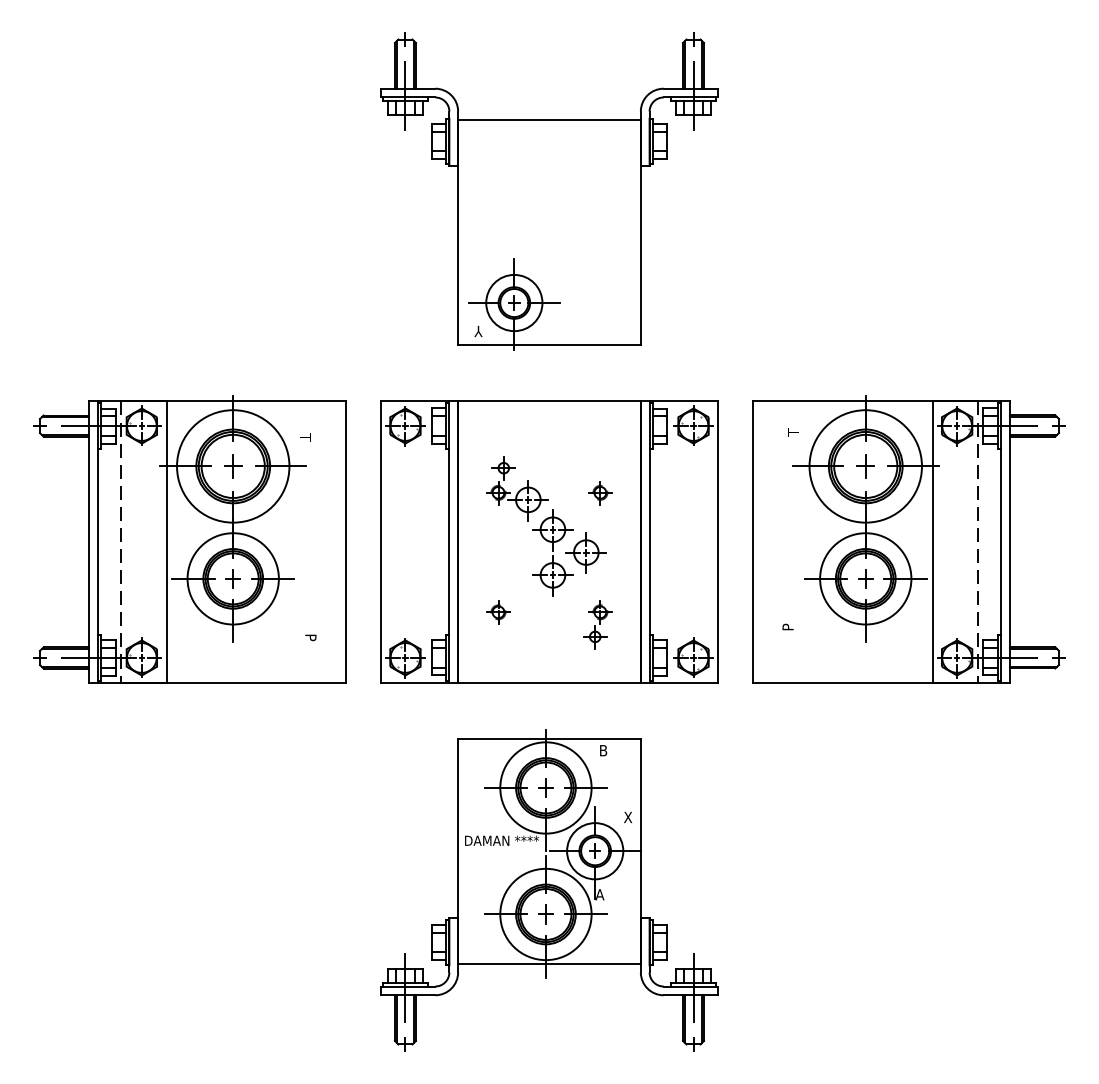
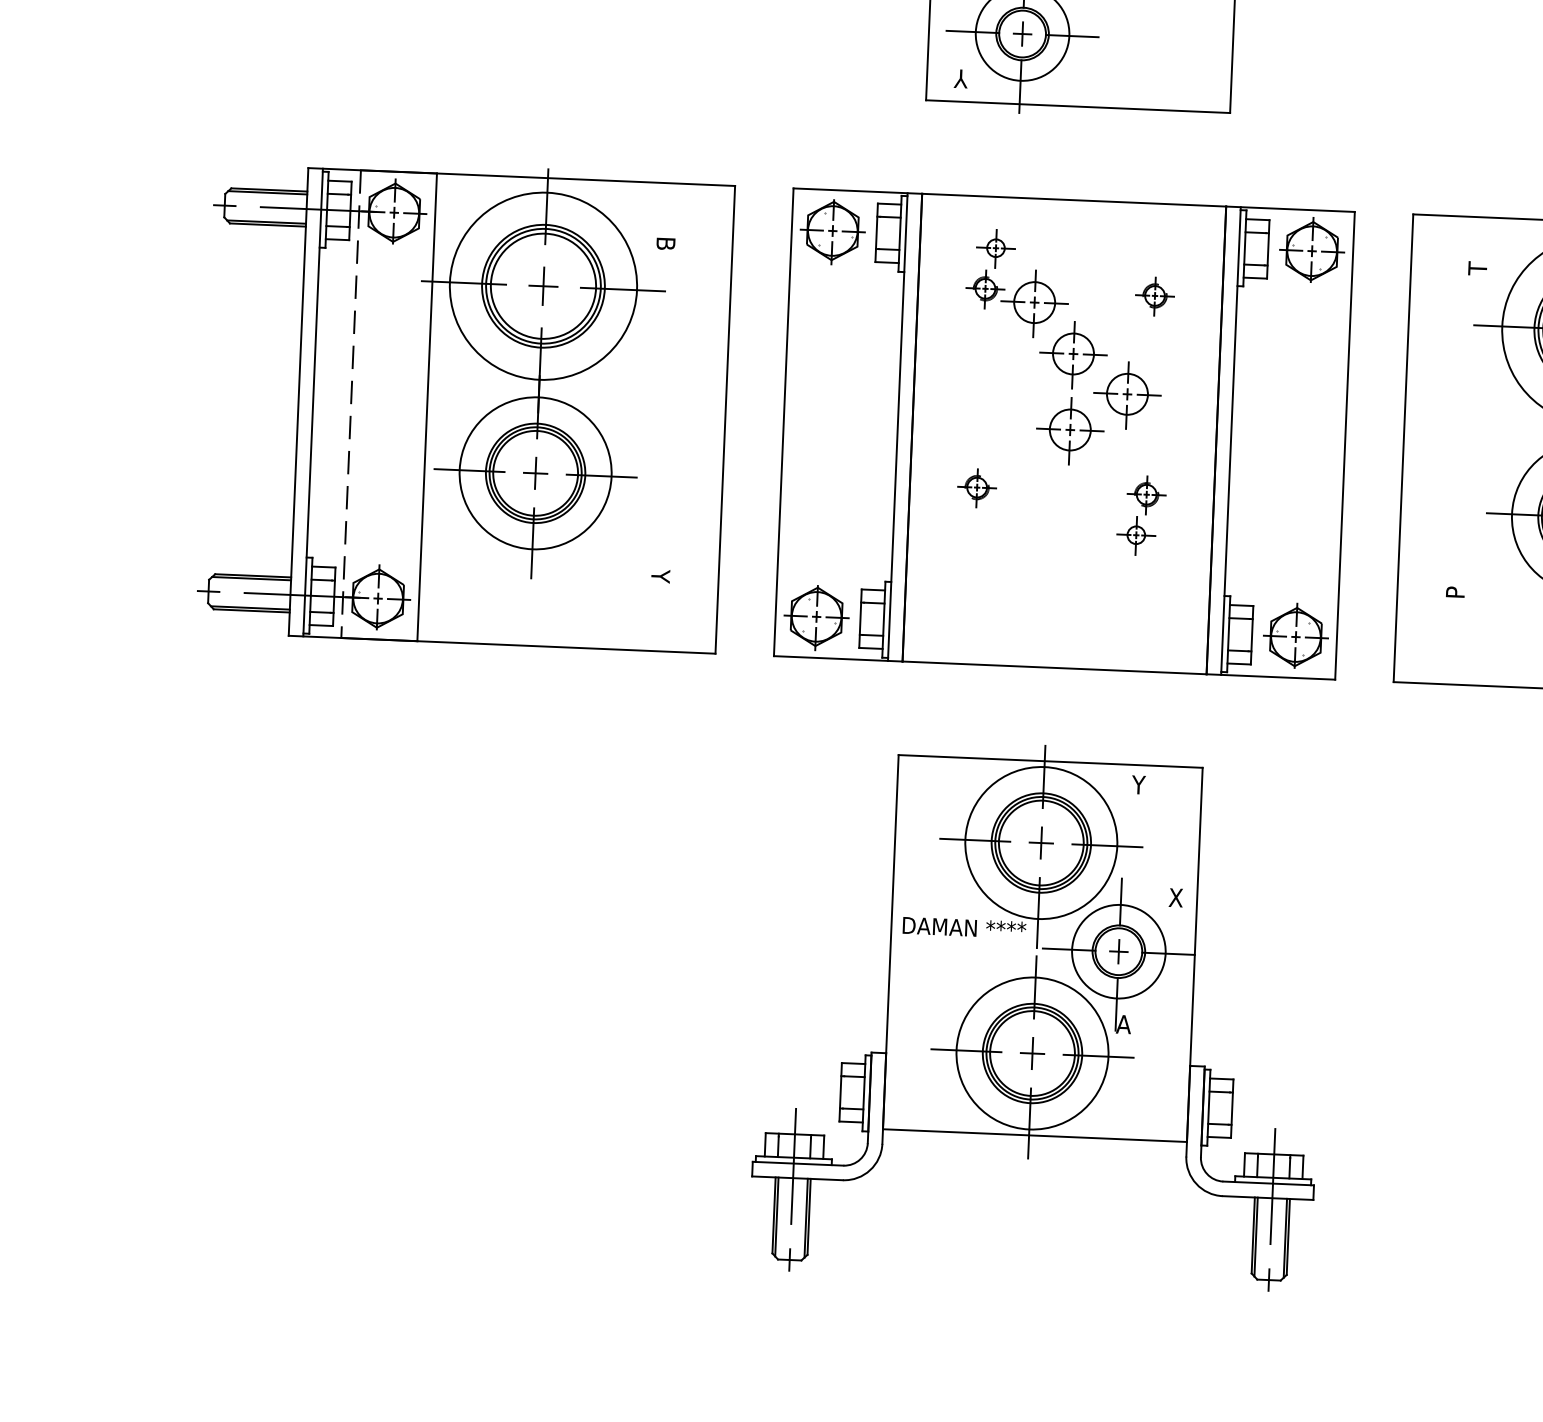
text: (305, 437) -> (665, 243), T -> B
part: (549, 552) -> (1066, 391), moved
text: (310, 637) -> (660, 576), P -> Y
text: (603, 750) -> (1139, 784), B -> Y

